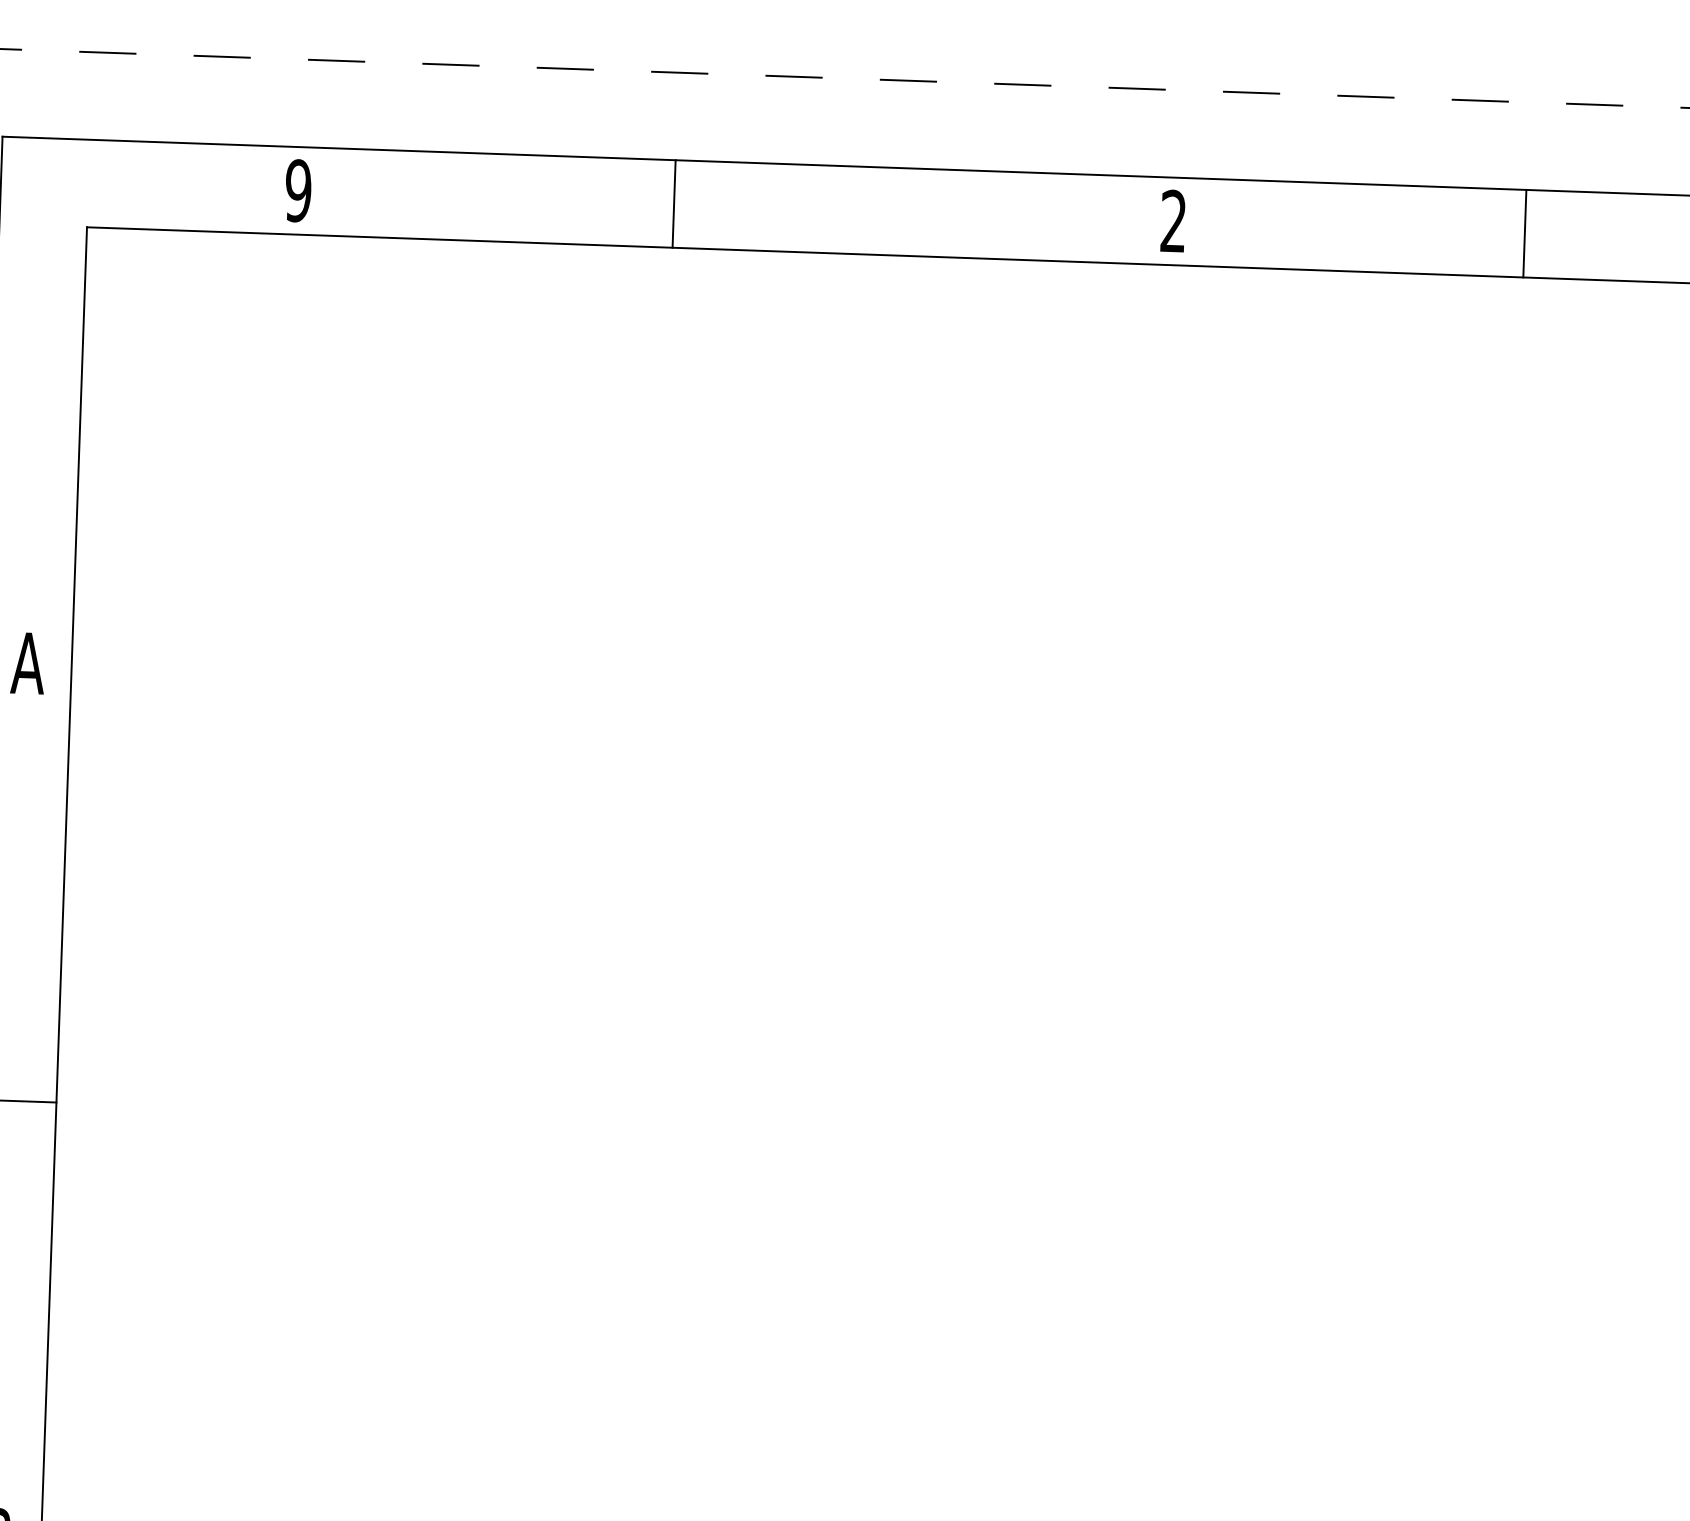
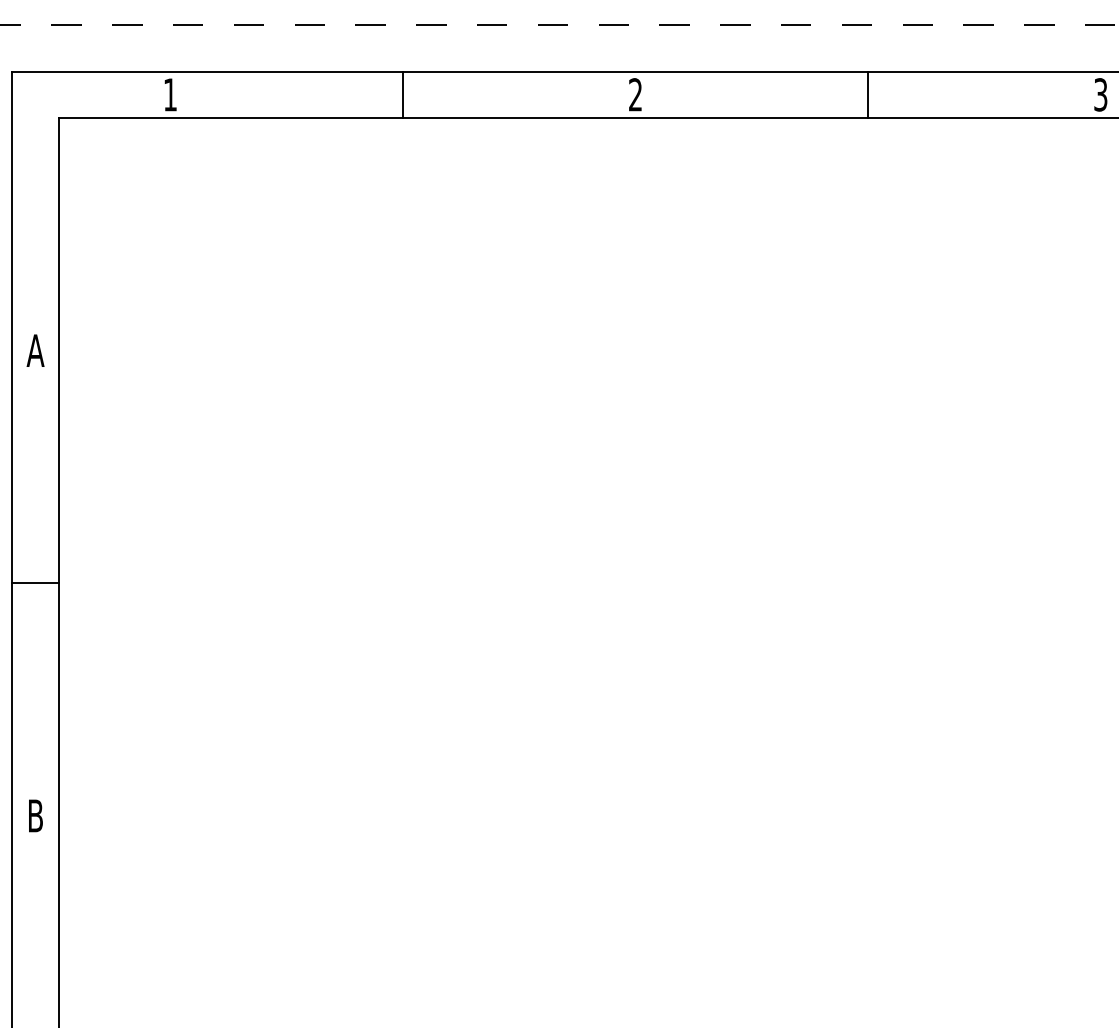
text: (298, 190) -> (170, 94), 9 -> 1
line: (674, 203) -> (403, 94), moved
line: (1525, 232) -> (868, 94), moved

